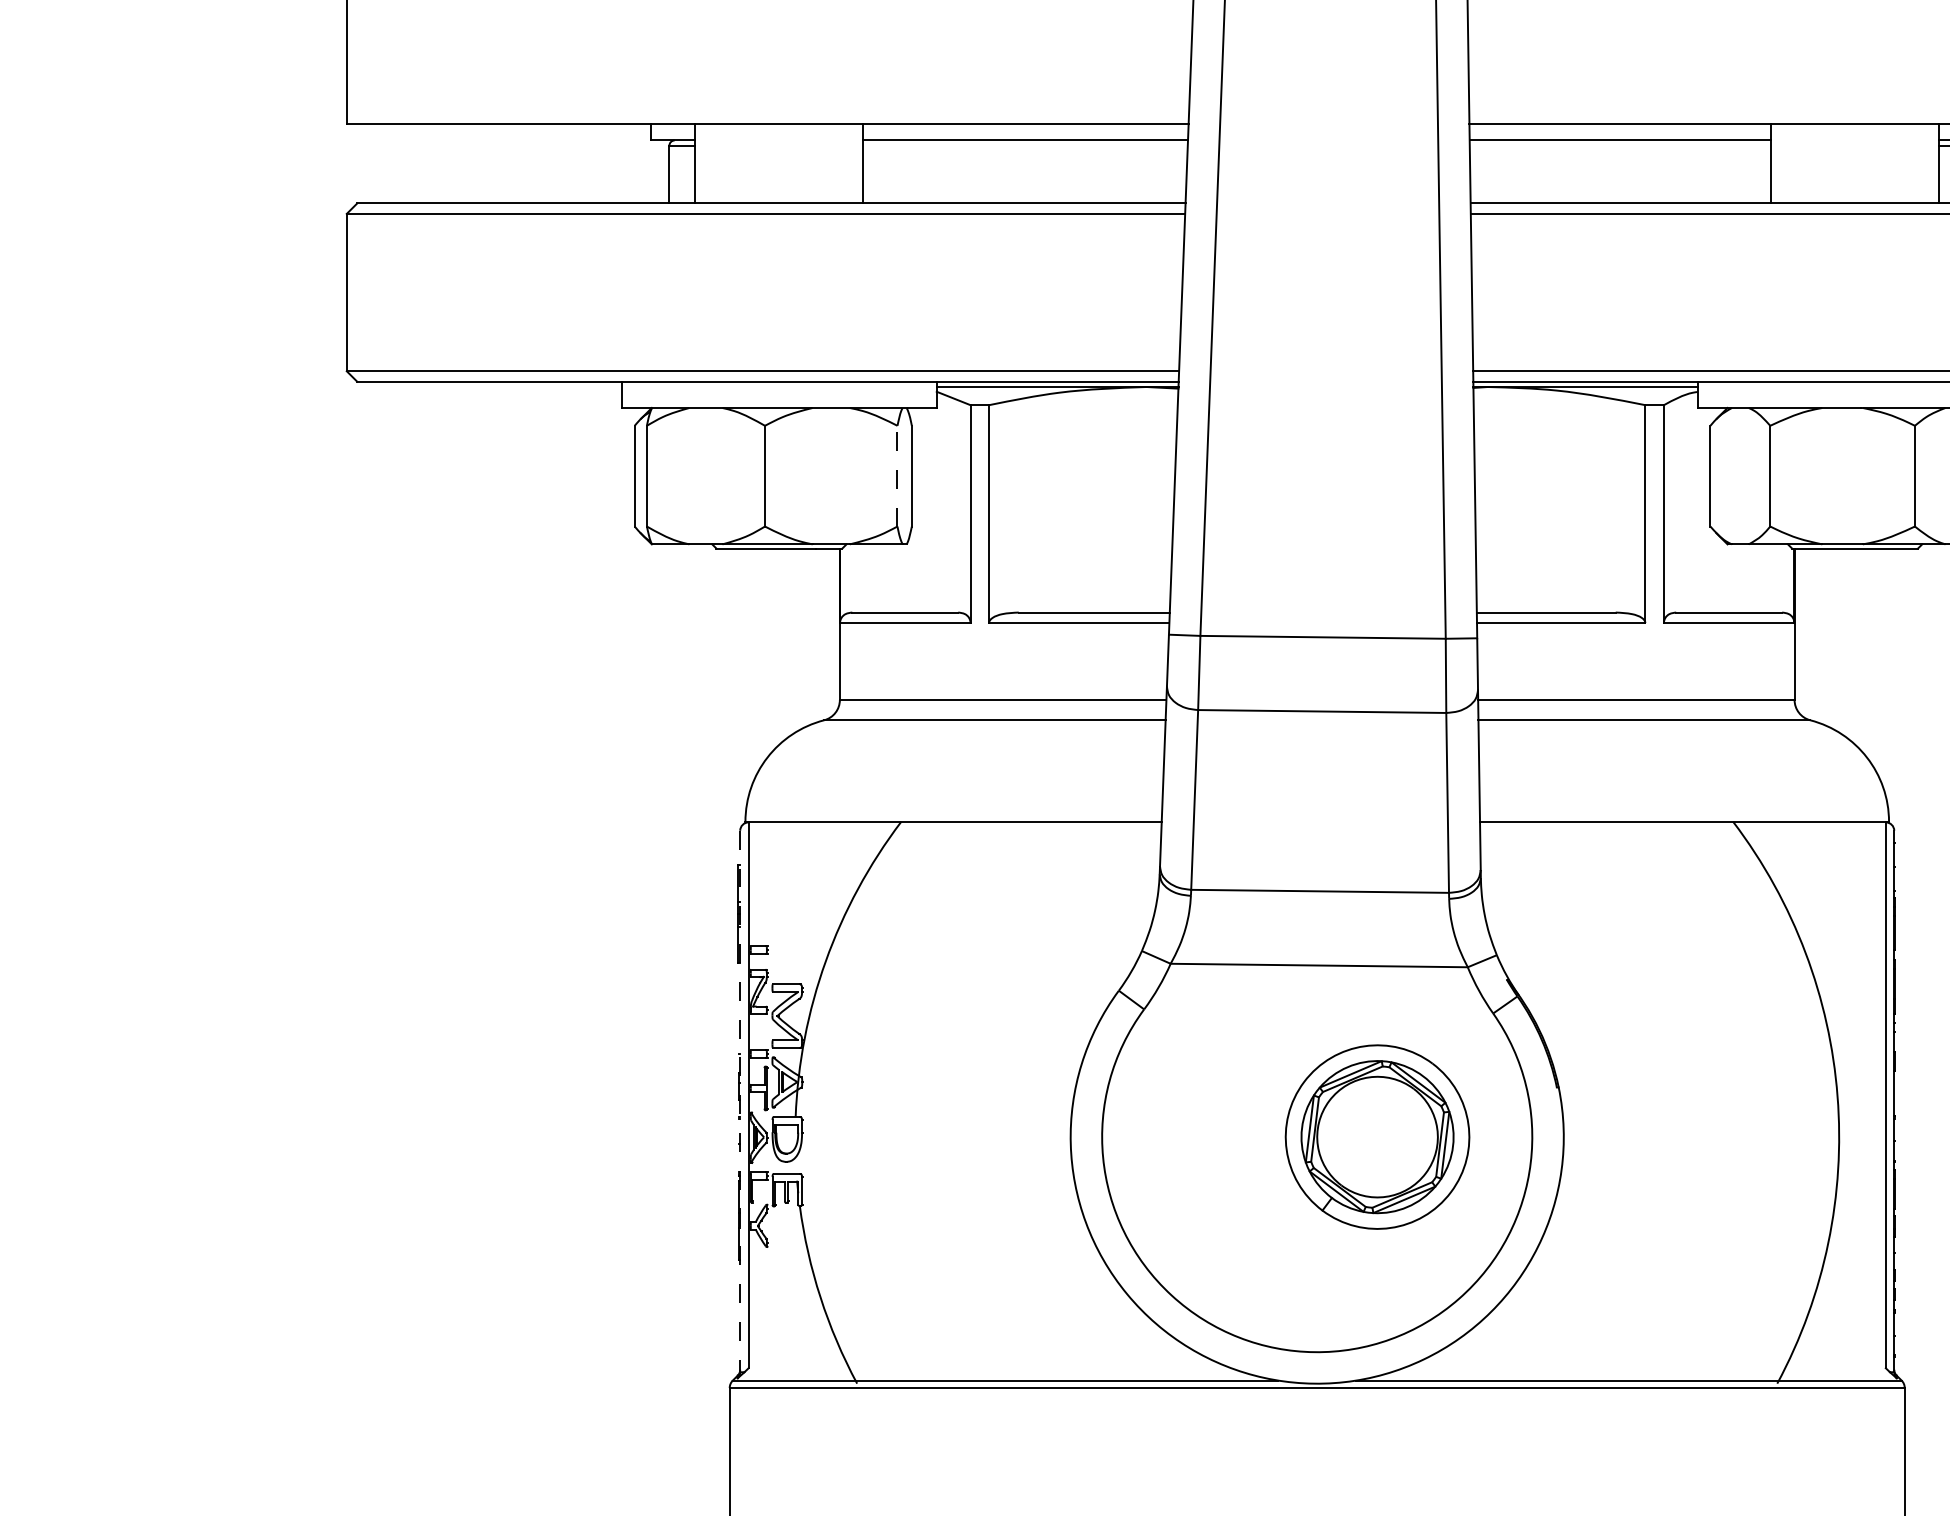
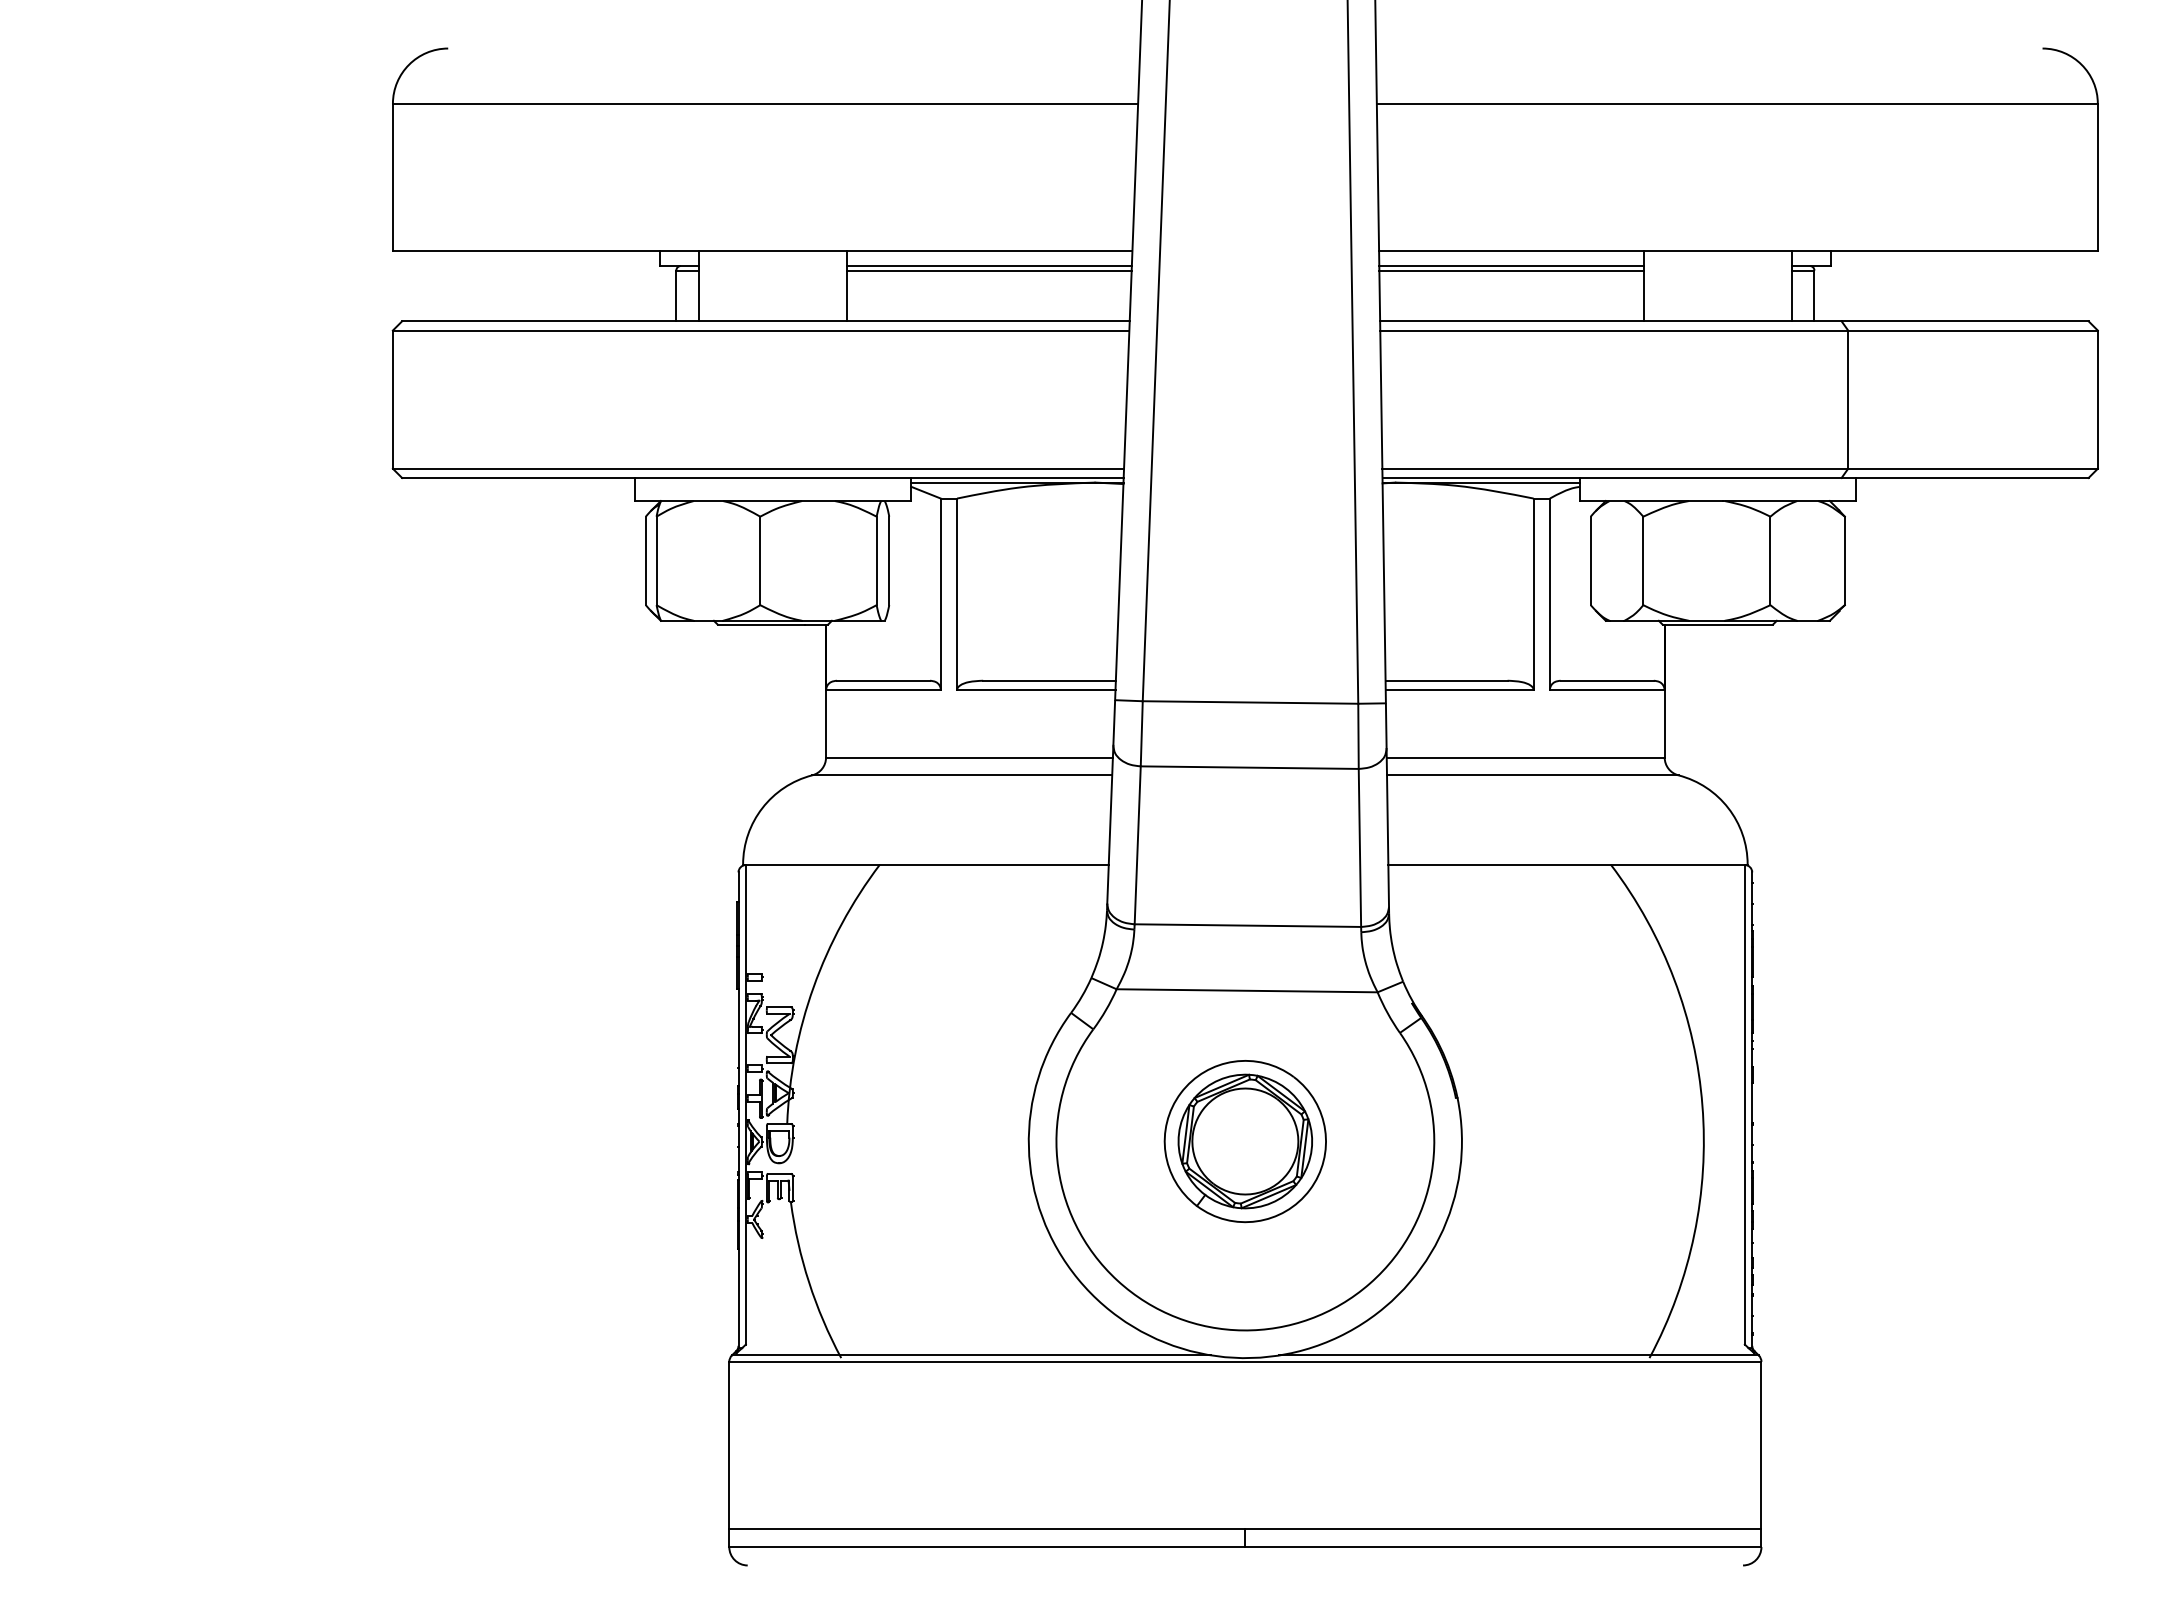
line: (1024, 145) -> (988, 270), added
line: (1620, 145) -> (1511, 270), added
line: (897, 475) -> (876, 560), dashed -> solid
line: (740, 1101) -> (738, 1110), dashed -> solid
part: (1376, 1137) -> (1244, 1141), moved

